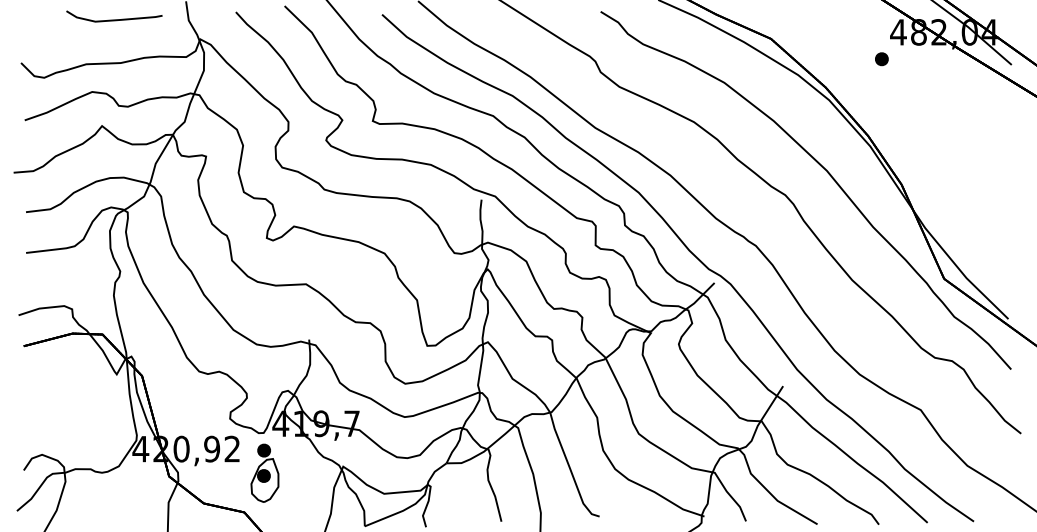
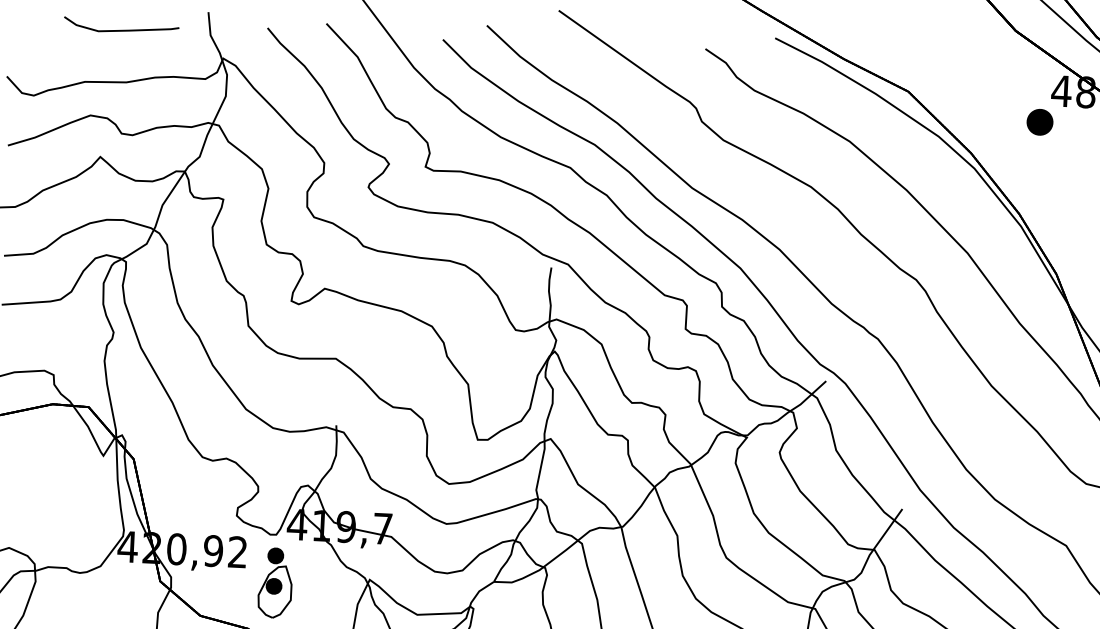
part: (881, 59) -> (1039, 122), size x1.6

